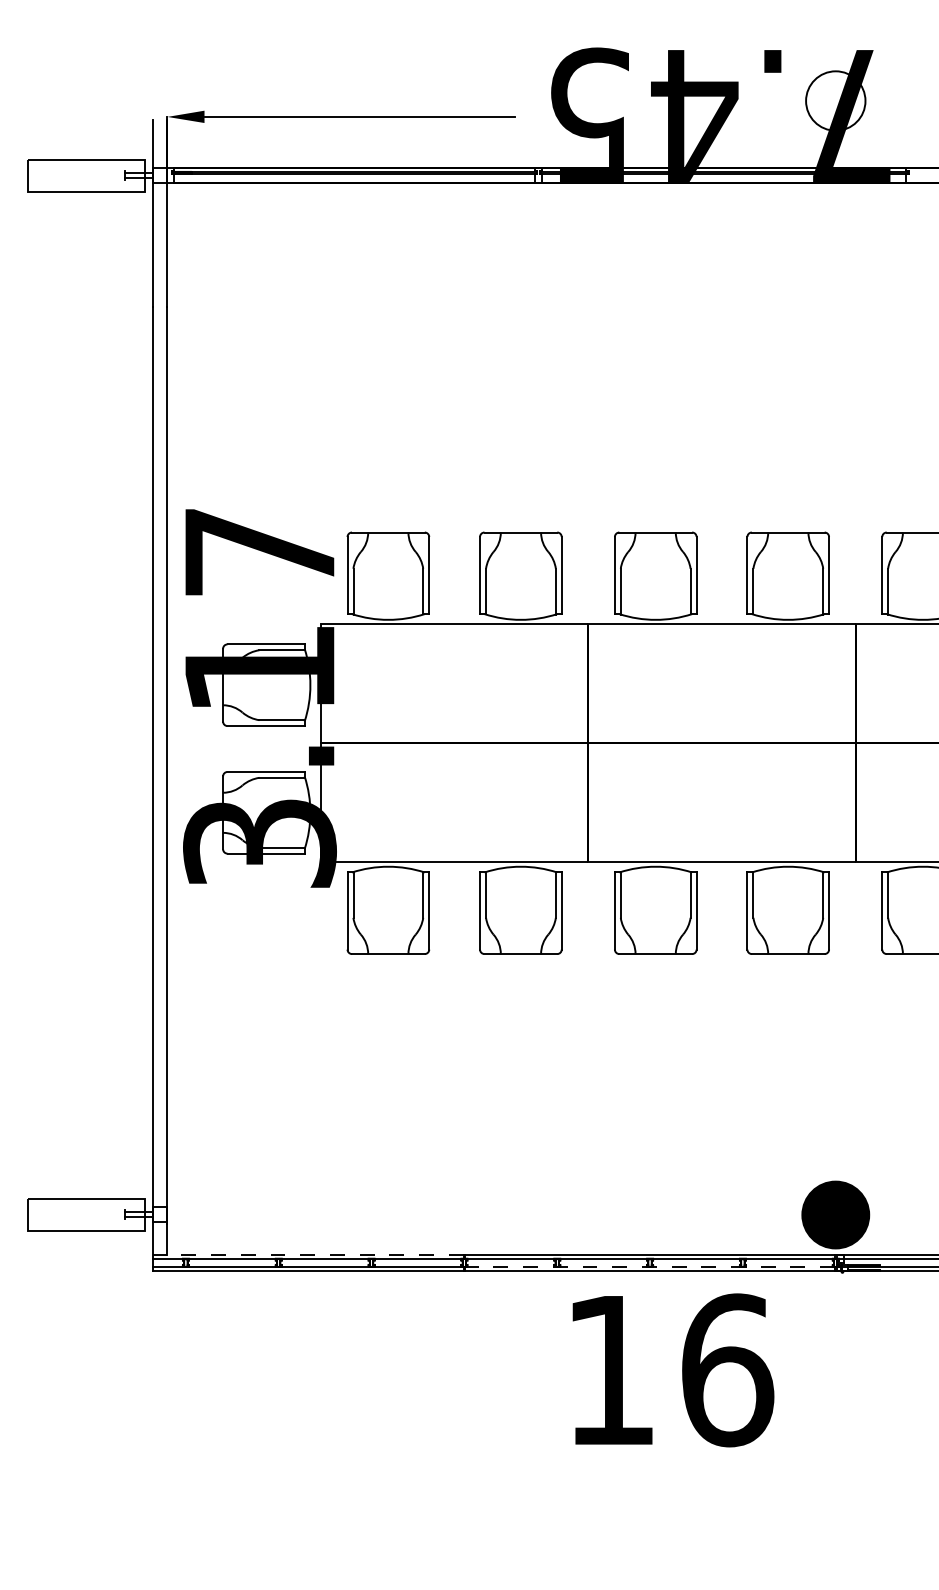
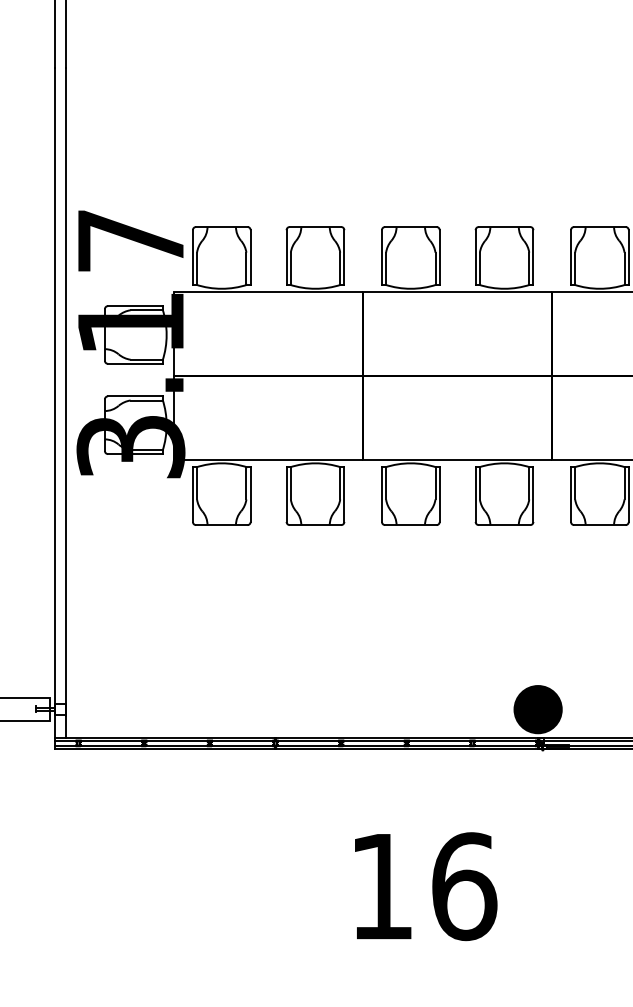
line: (308, 1254) -> (165, 737), dashed -> solid
line: (650, 1266) -> (407, 746), dashed -> solid
text: (673, 1370) -> (426, 886), moved

